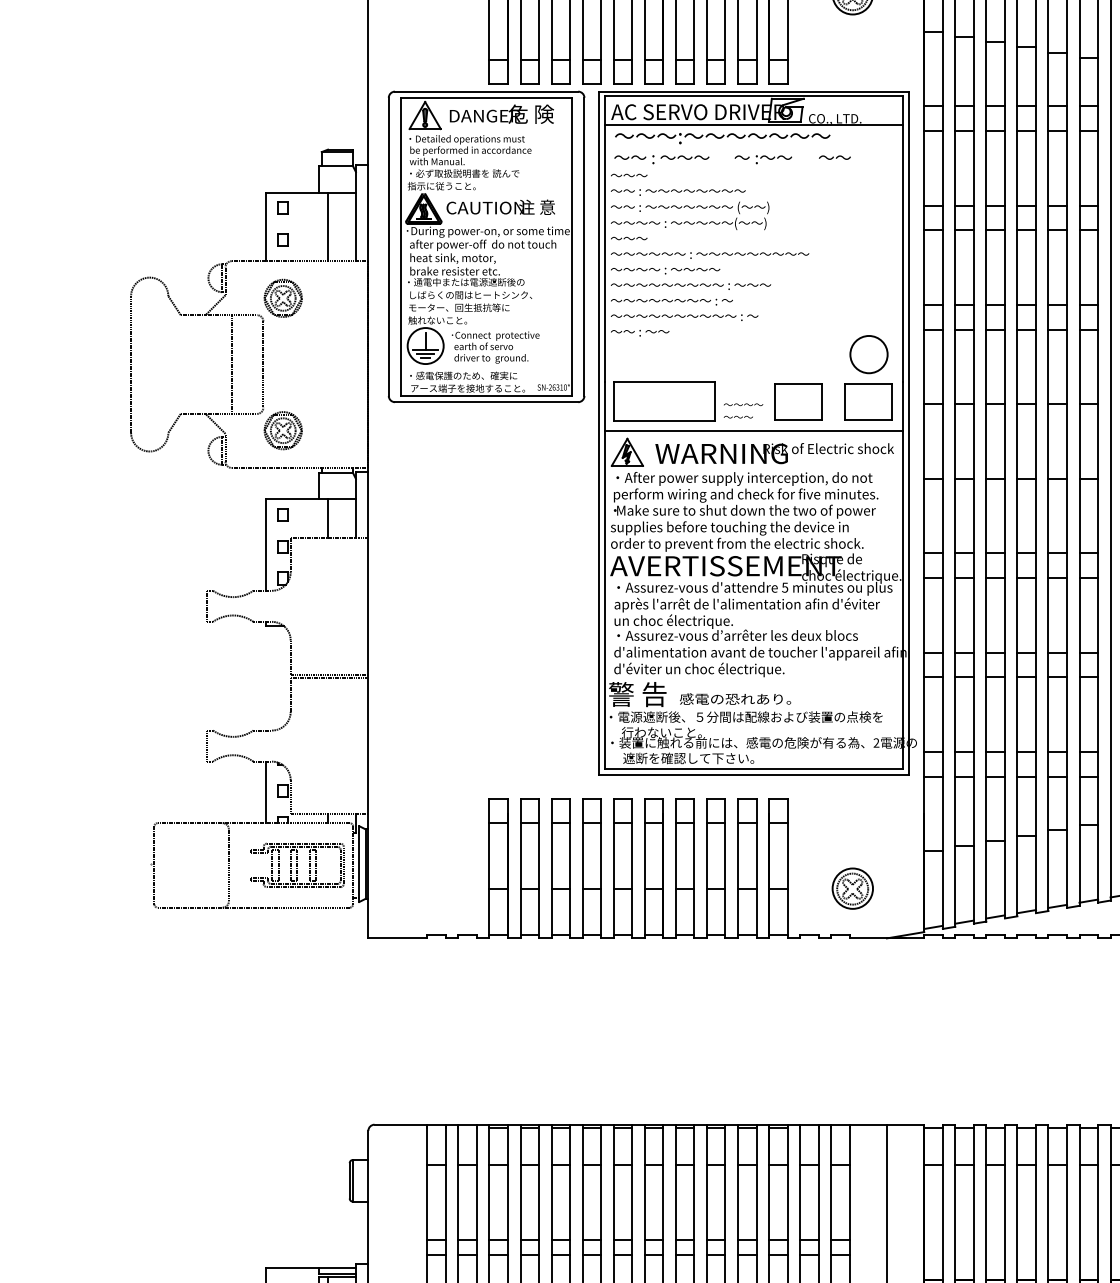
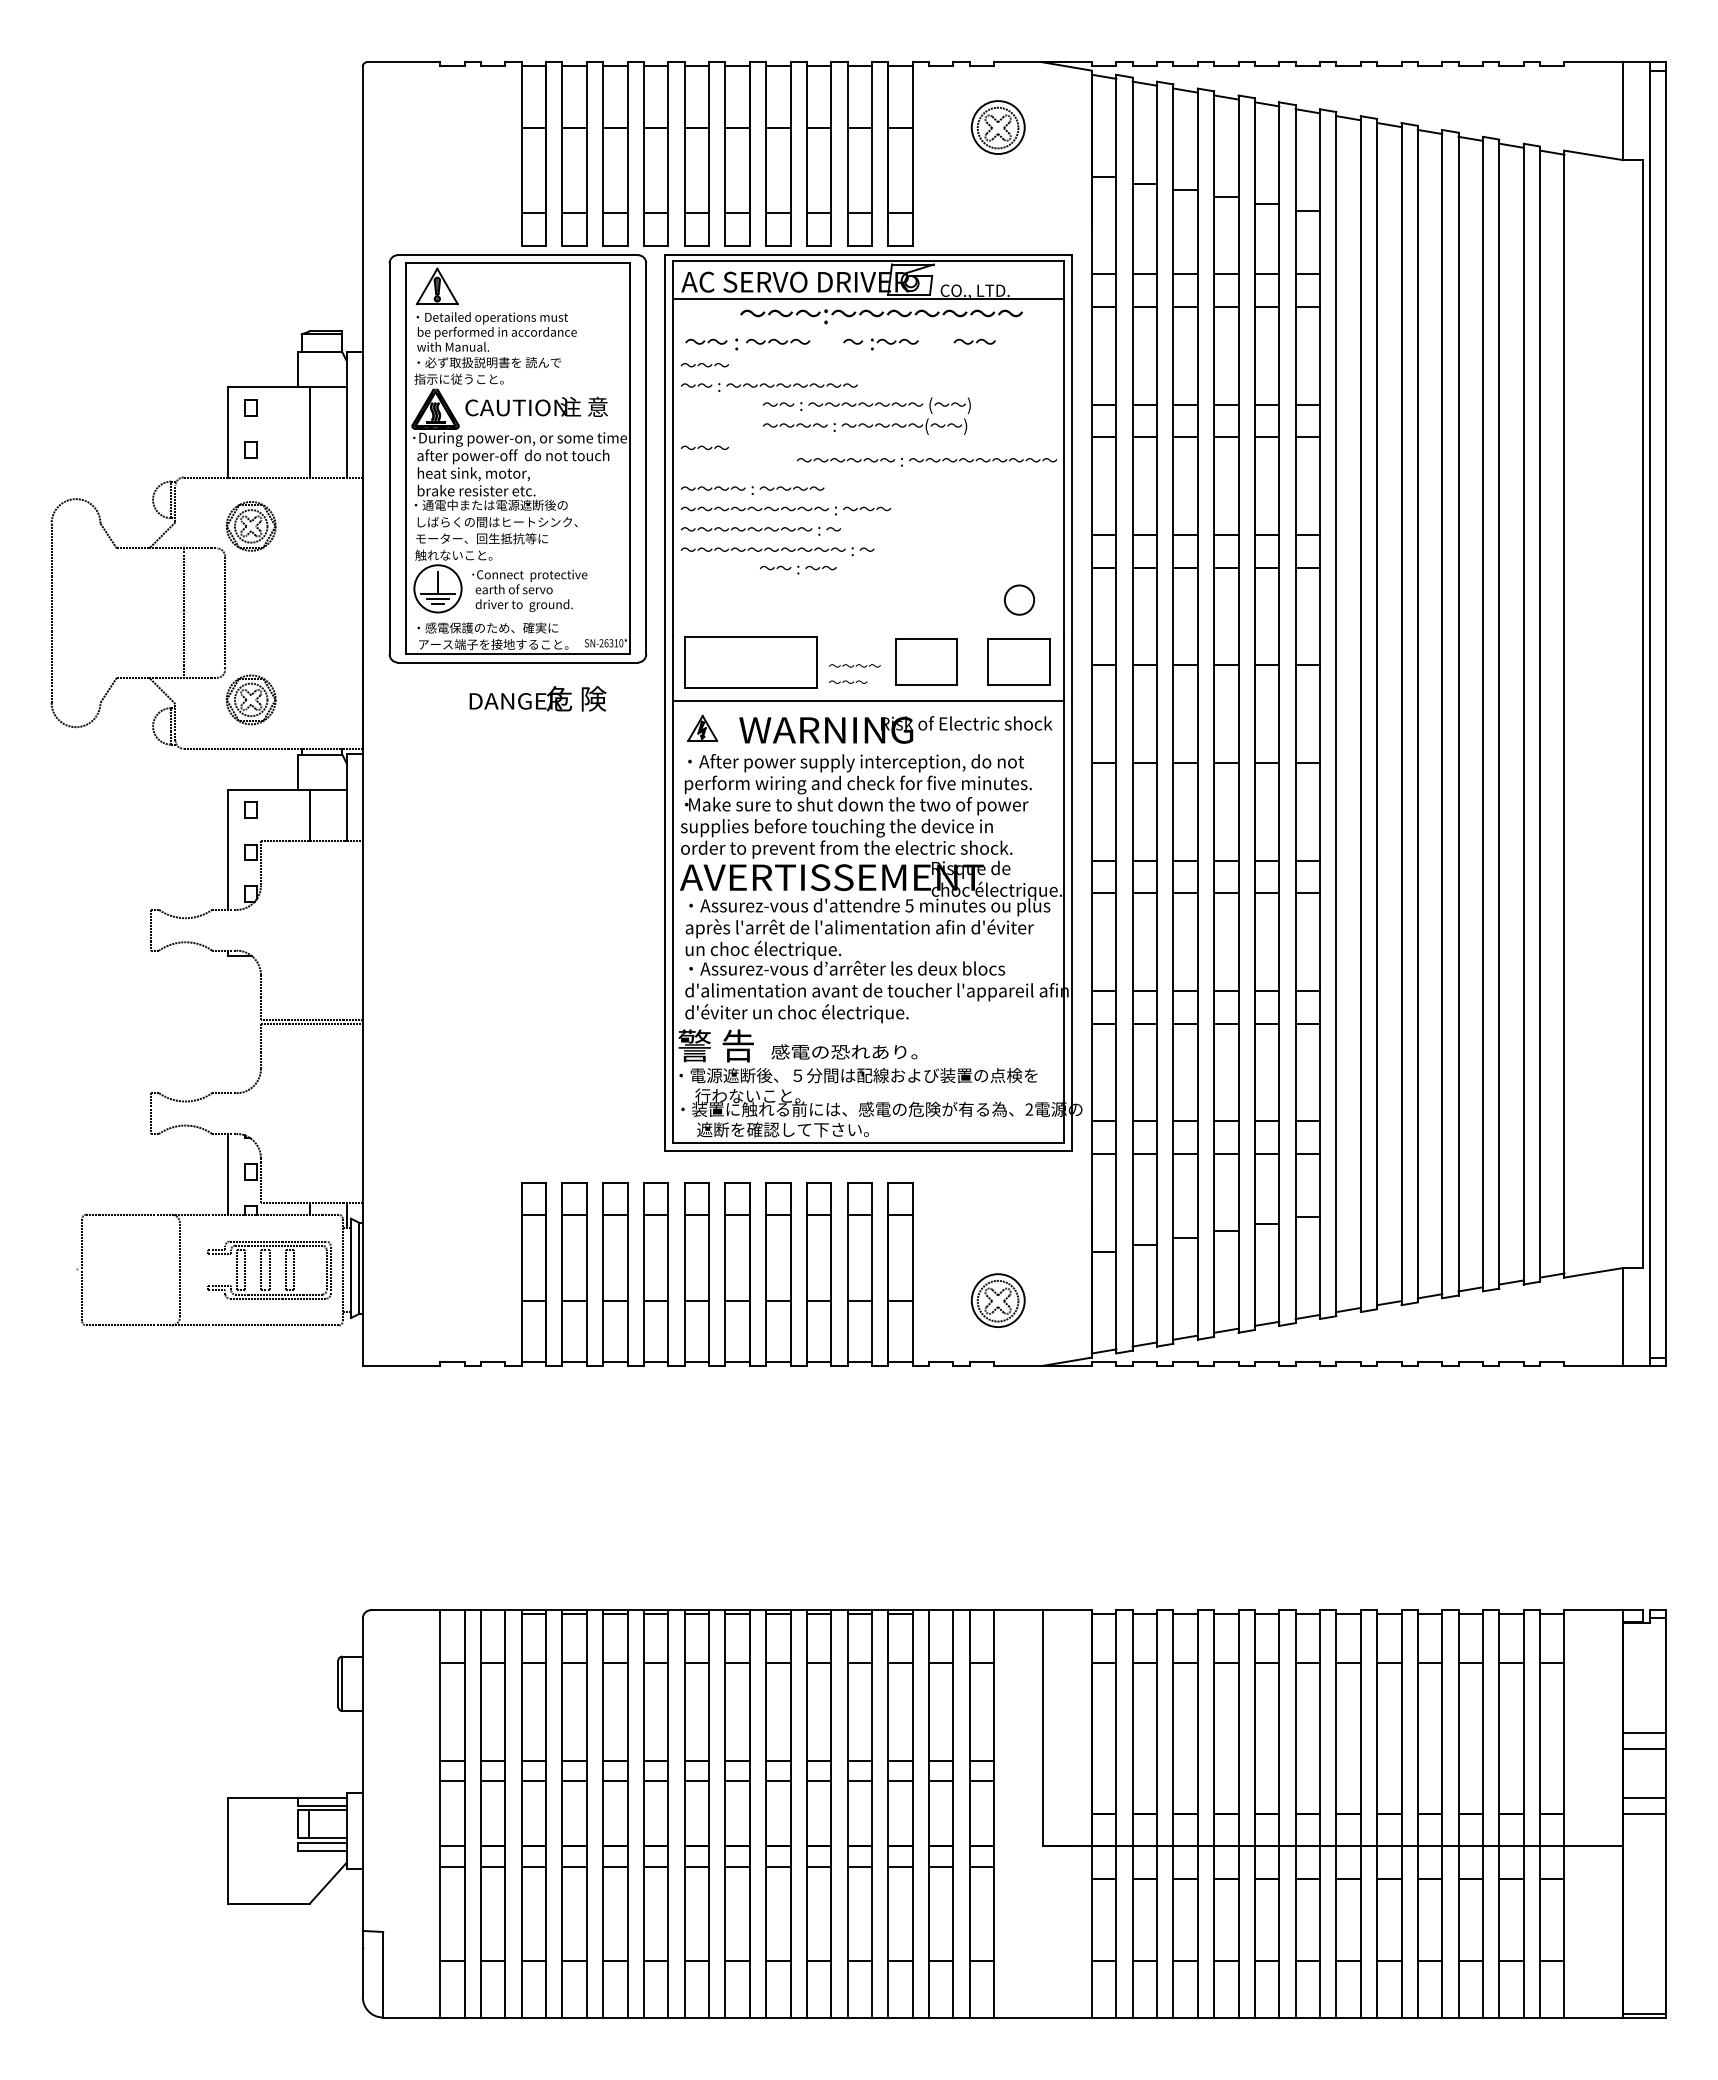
text: (501, 113) -> (537, 698), moved
text: (722, 138) -> (881, 316), moved
text: (689, 215) -> (866, 415), moved
text: (710, 255) -> (927, 461), moved
text: (640, 332) -> (798, 569), moved
circle: (869, 354) -> (1019, 599), size x0.6
part: (627, 452) -> (702, 728), size x0.7

